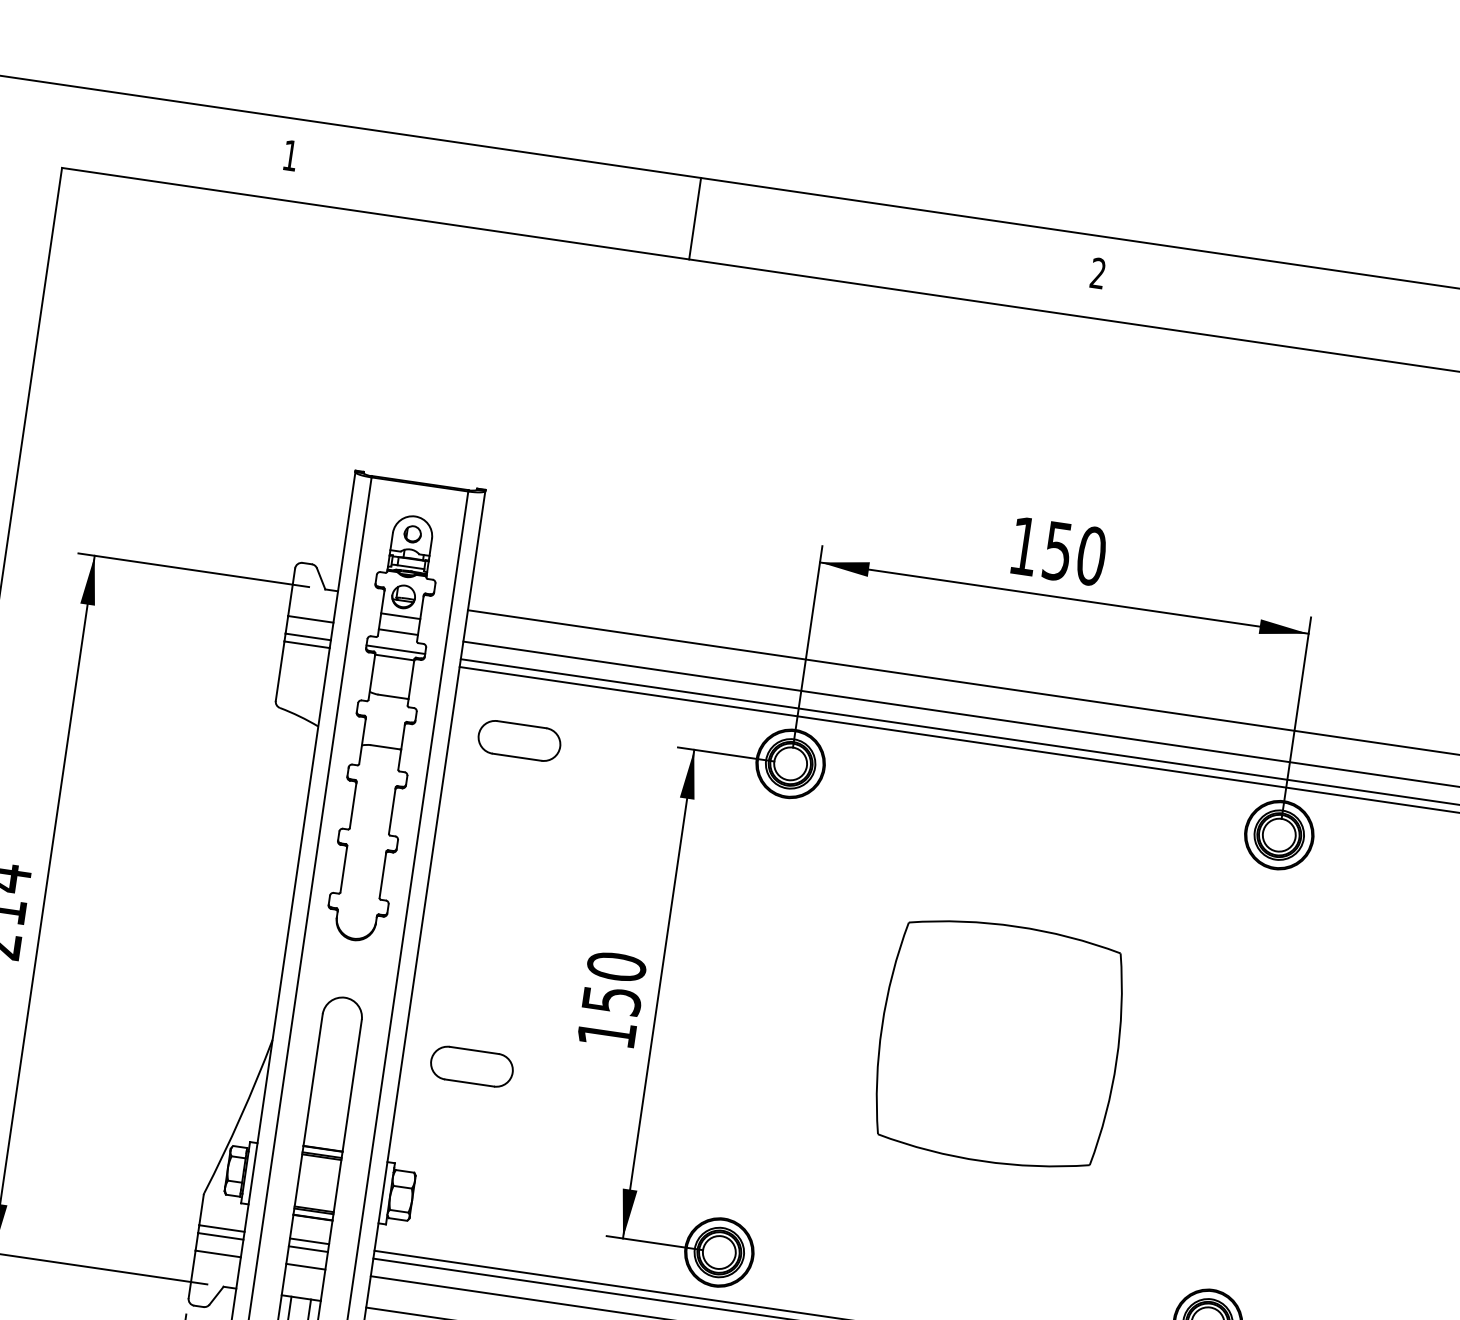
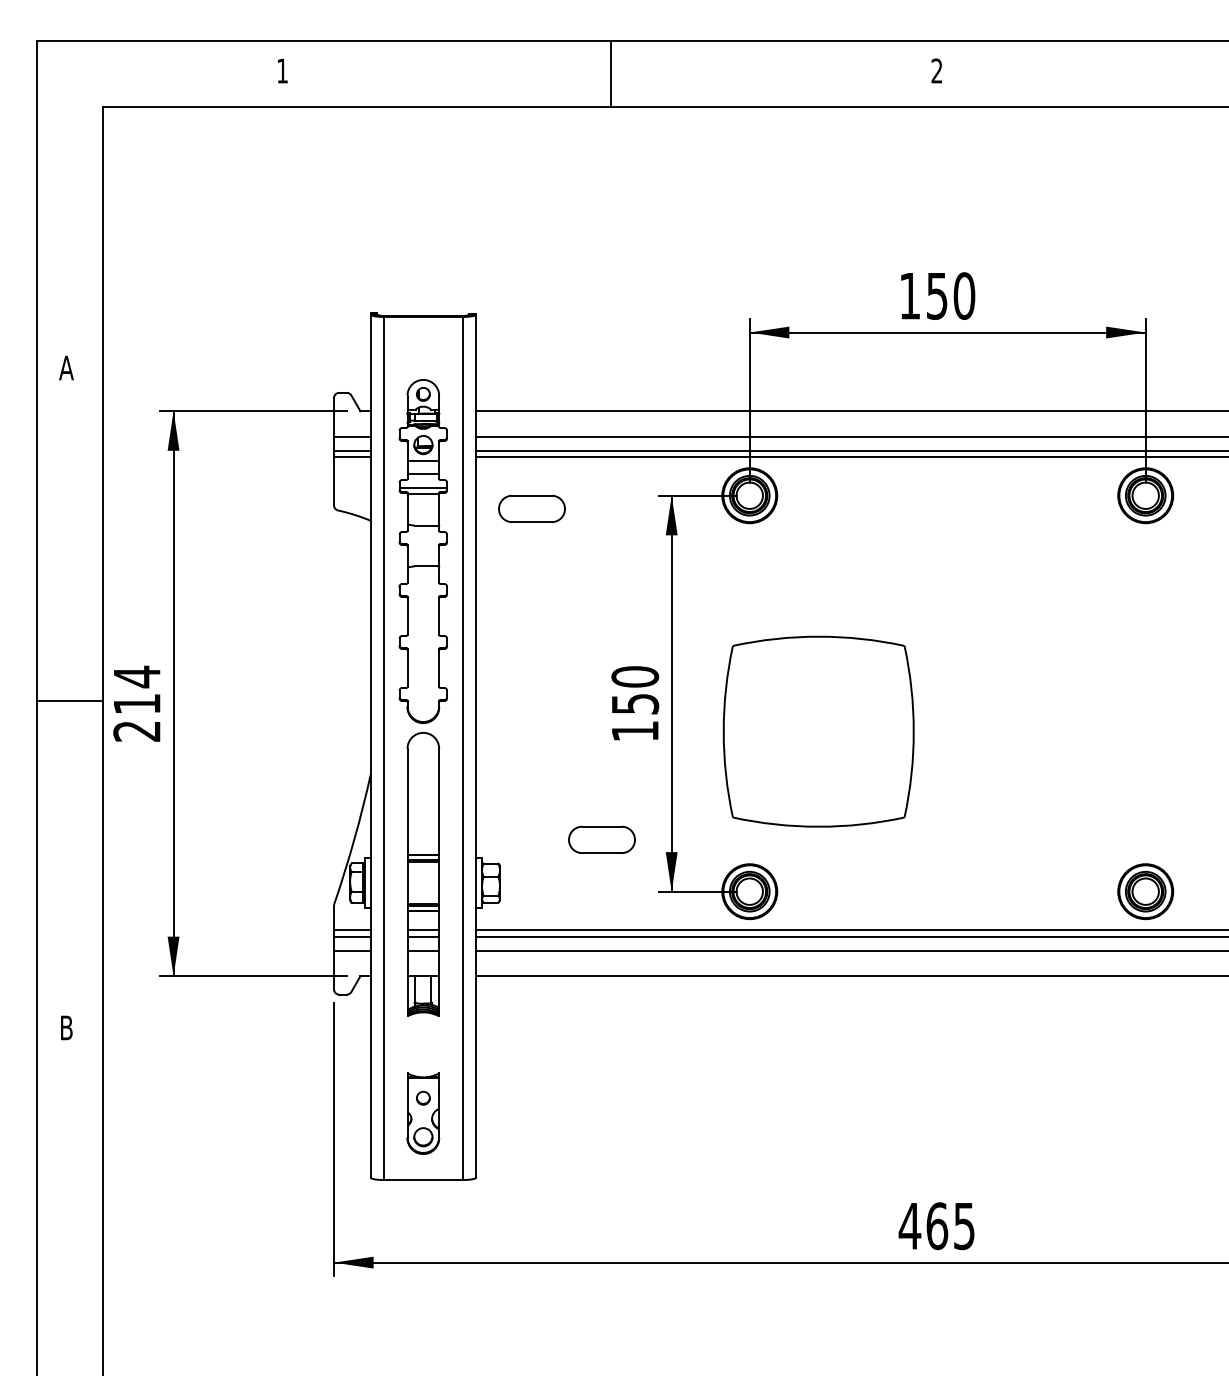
part: (383, 728) -> (422, 551), moved
part: (999, 1043) -> (818, 731), moved
part: (471, 1066) -> (601, 839), moved

